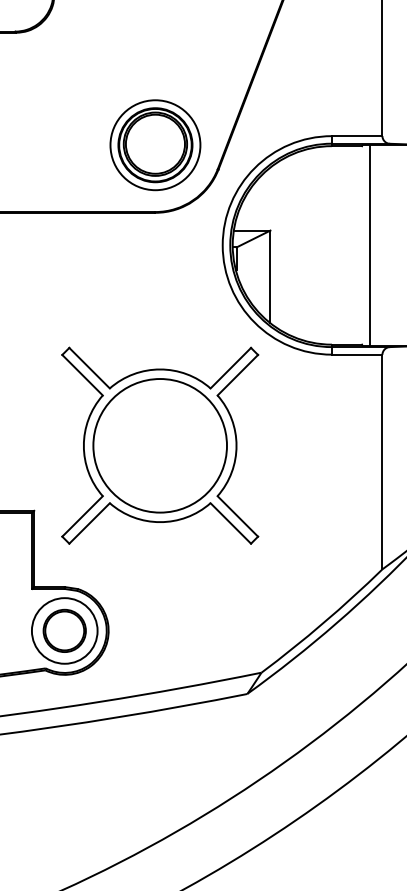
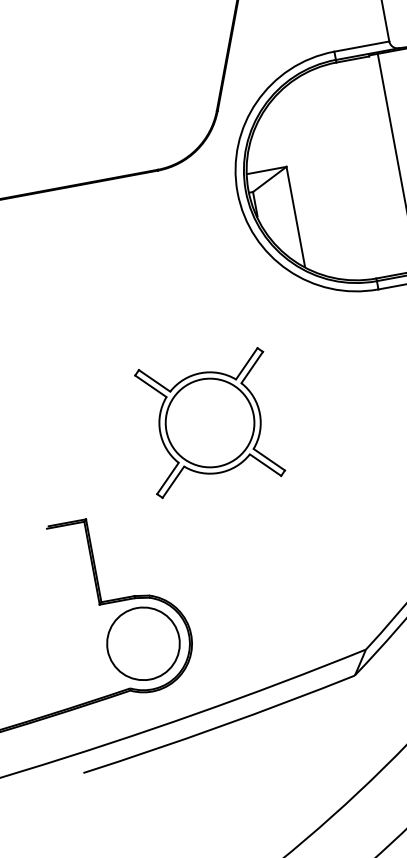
part: (155, 145) -> (144, 97), removed
part: (160, 445) -> (210, 422), size x0.6
part: (64, 630) -> (143, 643), removed

